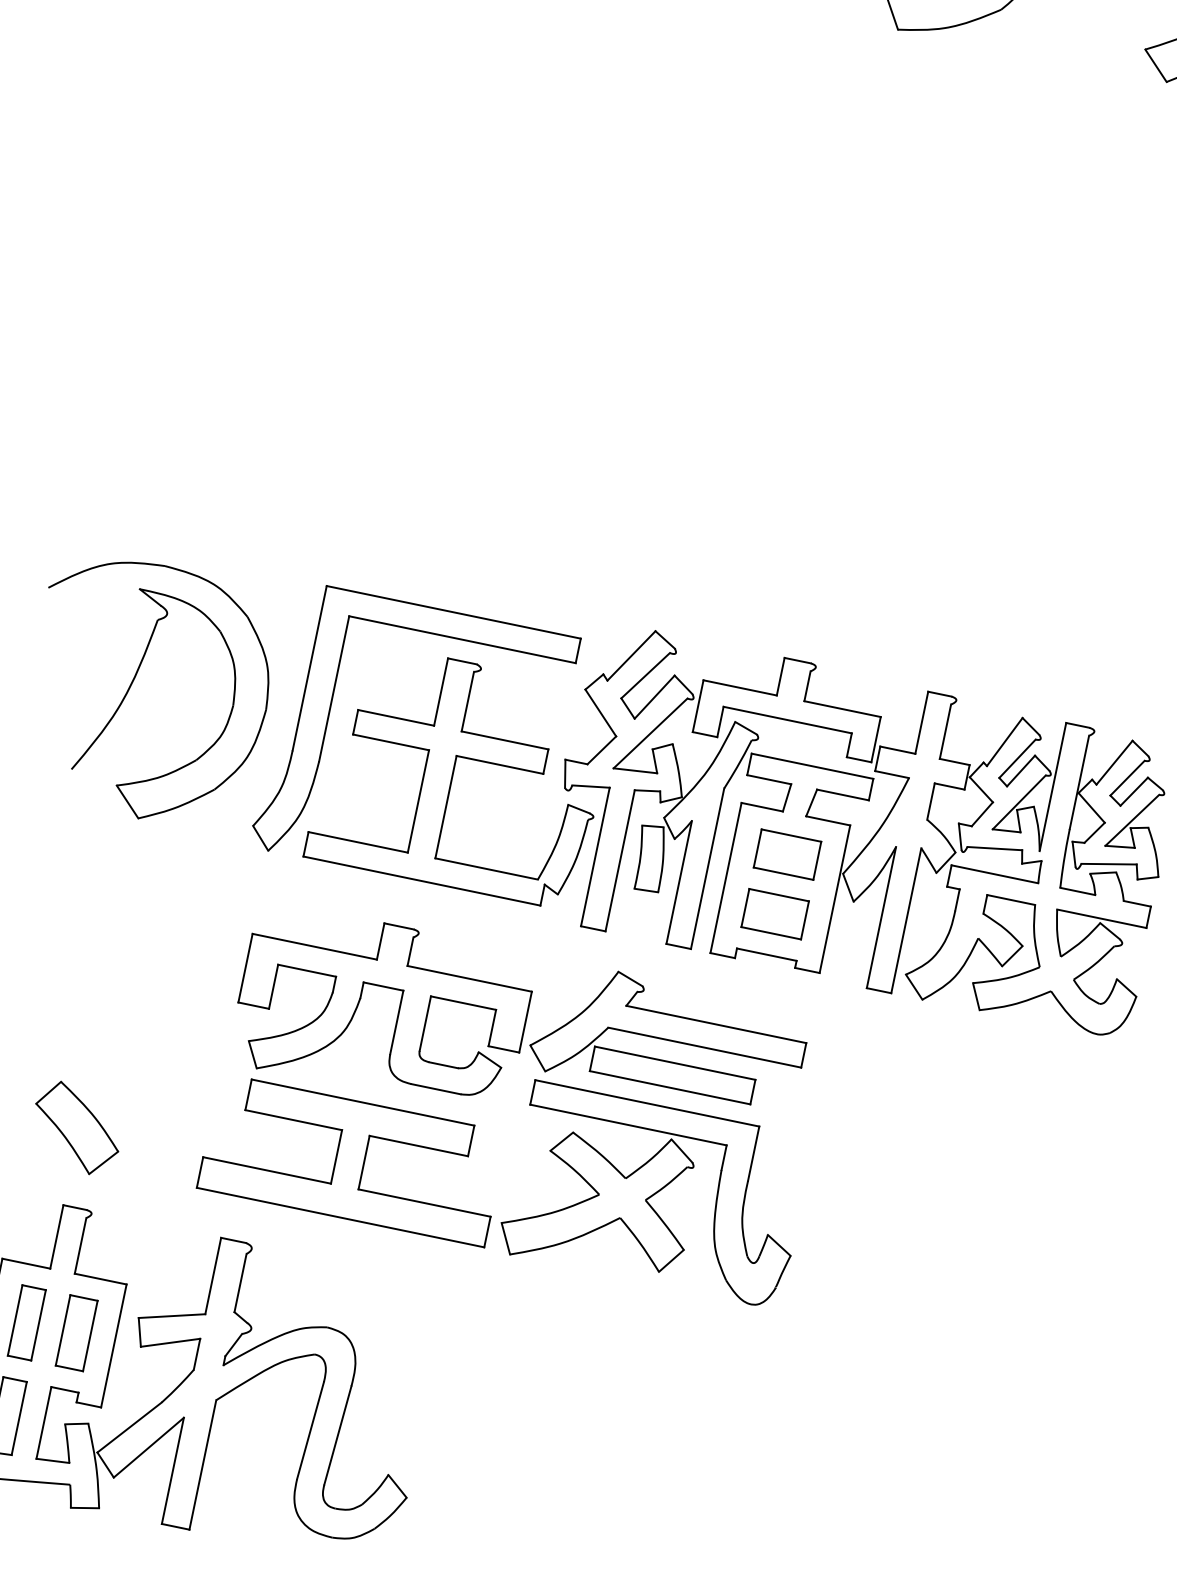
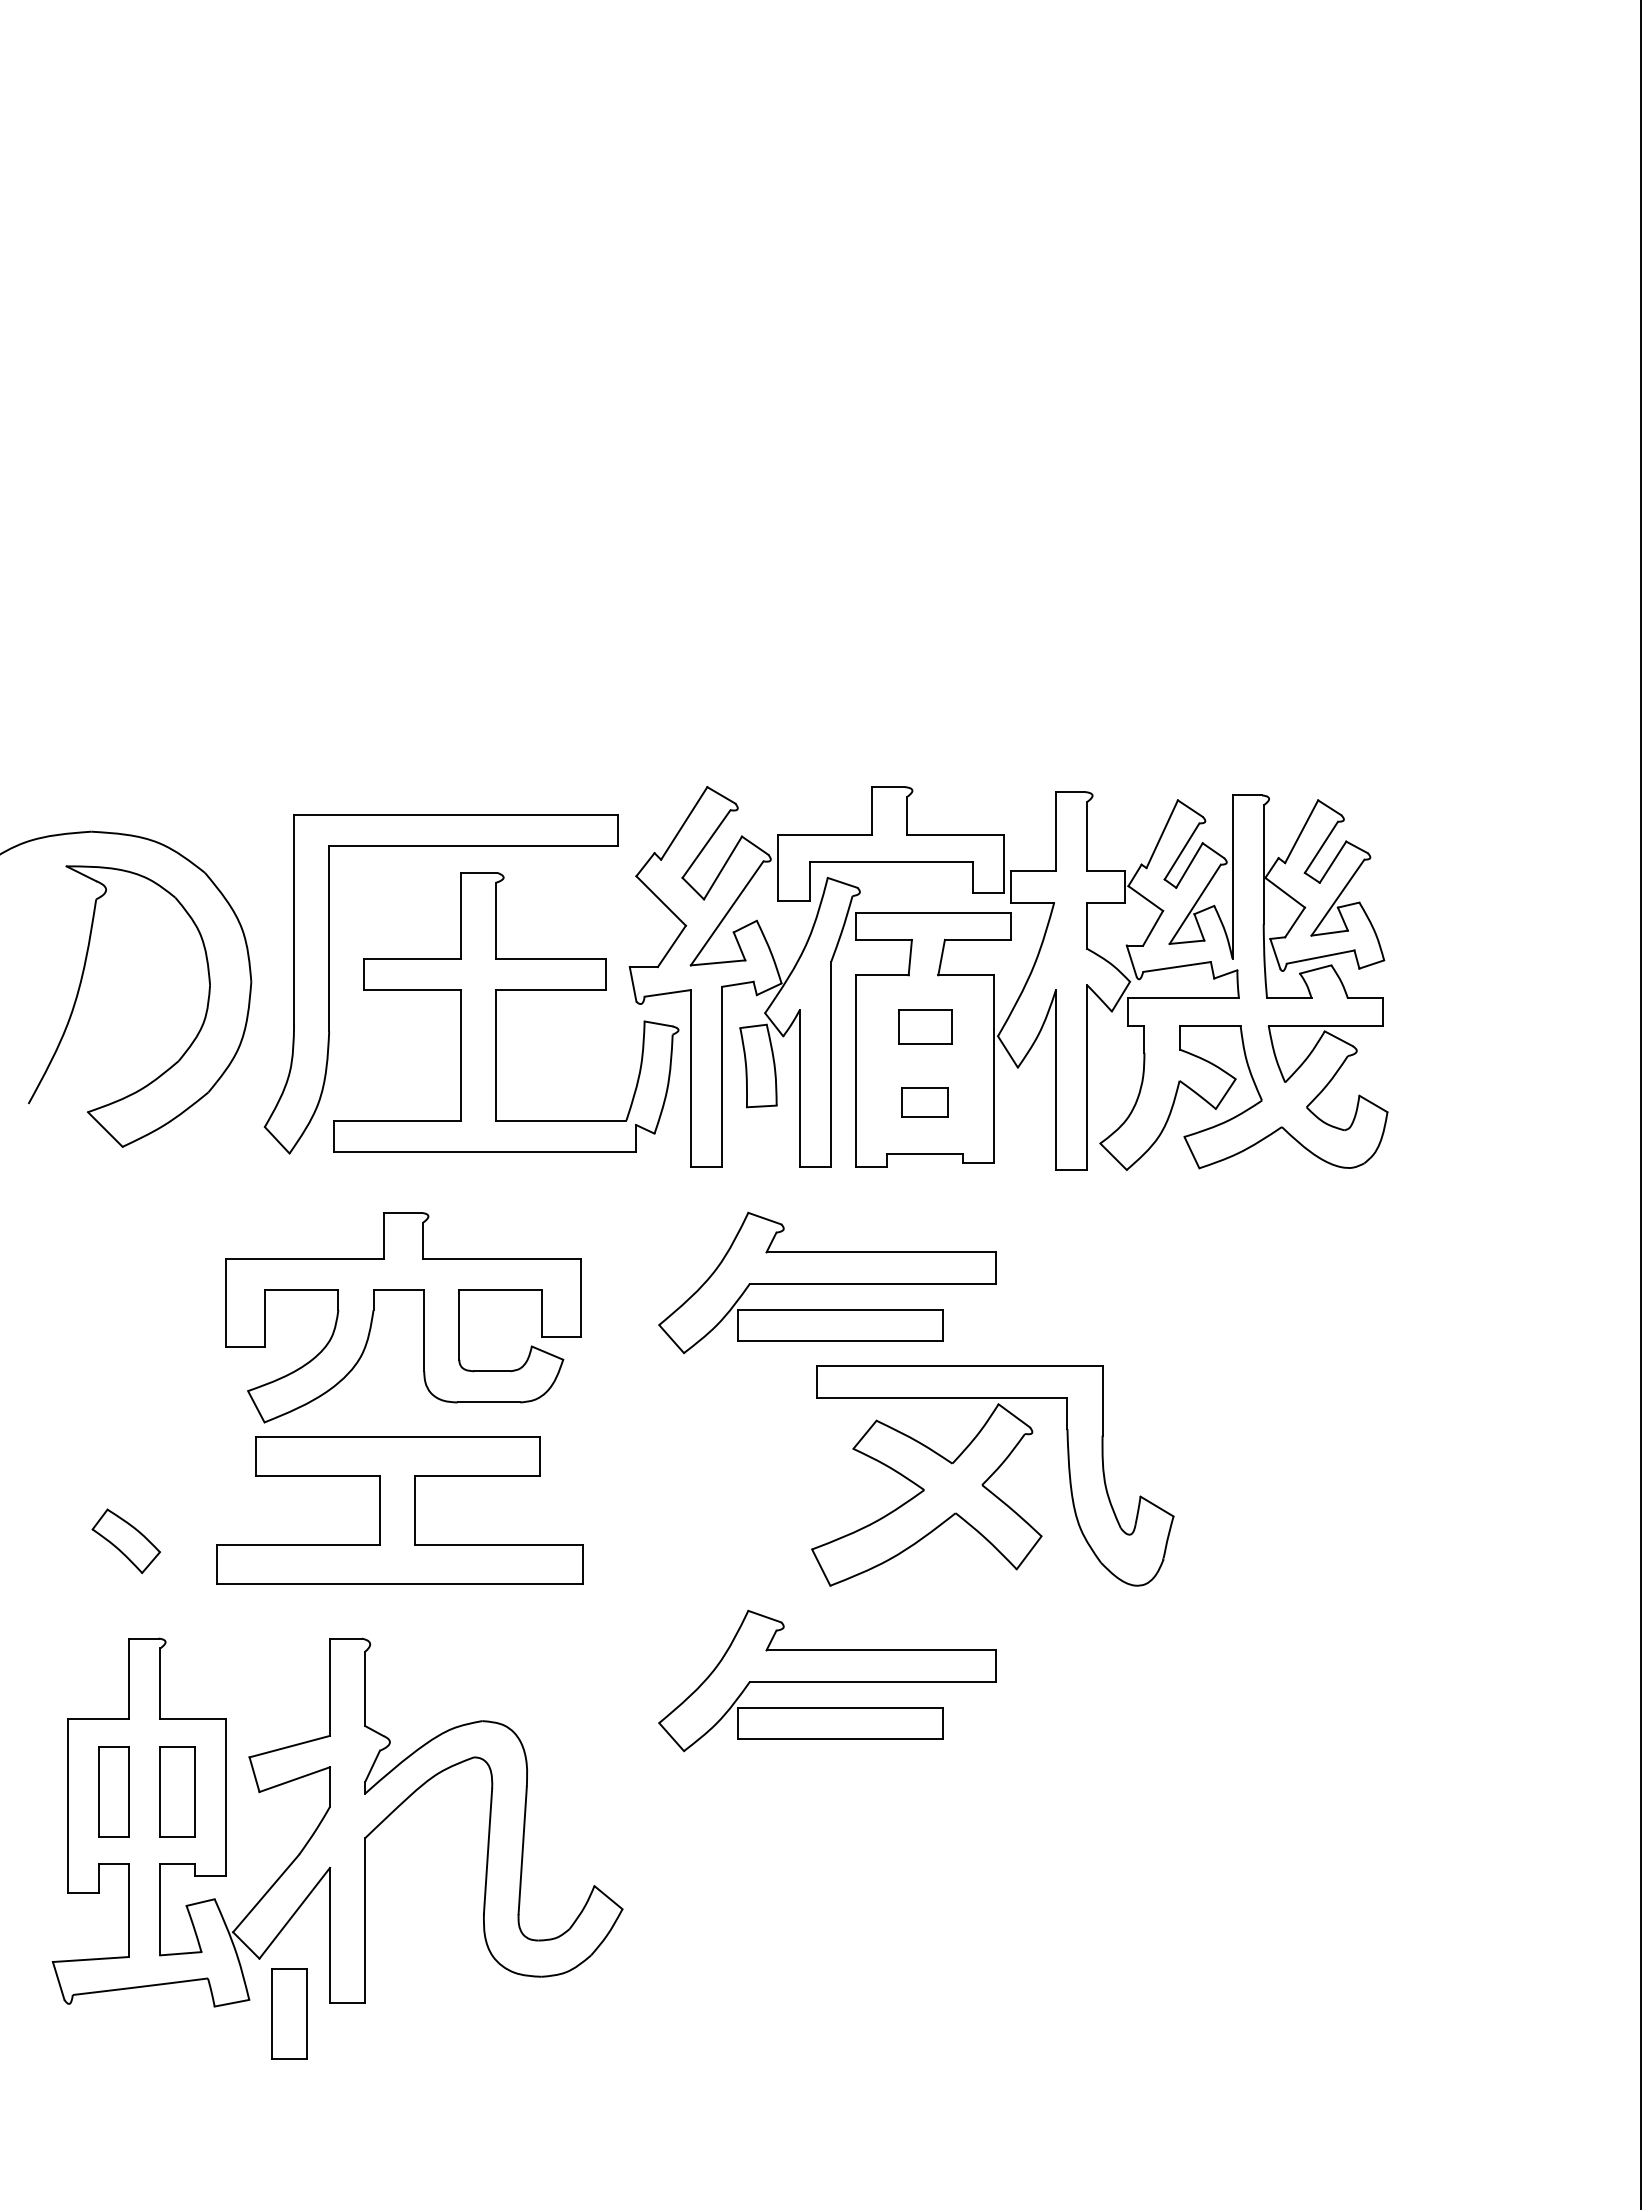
part: (787, 854) -> (924, 1026), size x0.7
part: (774, 913) -> (924, 1102), size x0.6
part: (398, 1011) -> (423, 1317), moved
part: (77, 1128) -> (126, 1541), size x0.6
part: (352, 1160) -> (399, 1510), moved
part: (655, 1194) -> (992, 1475), moved
part: (604, 1352) -> (827, 1681), added
part: (128, 1525) -> (289, 2013), added

